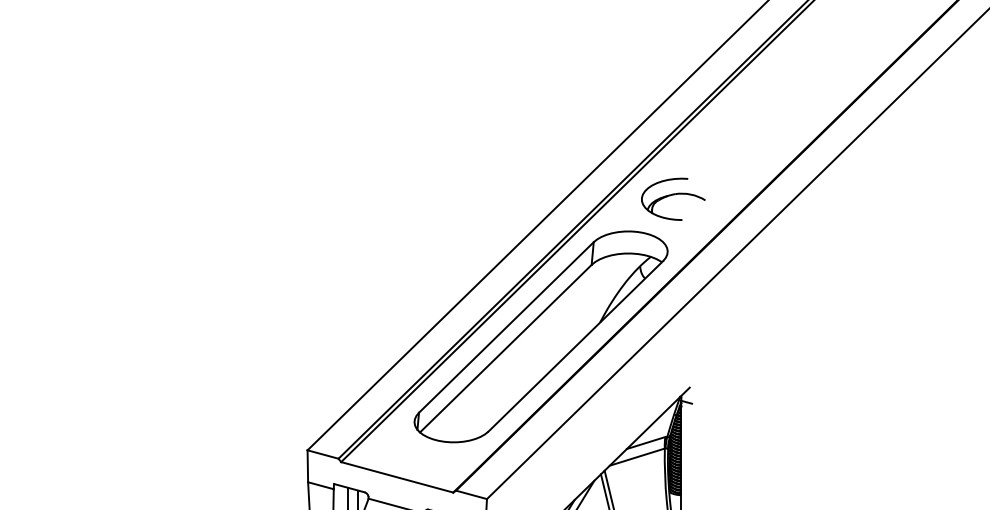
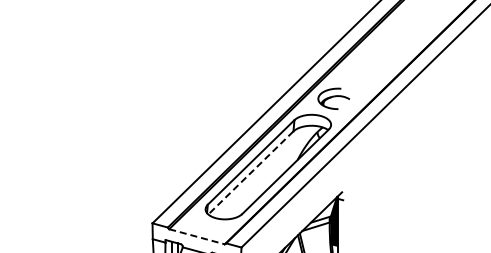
line: (505, 349) -> (250, 173), solid -> dashed
line: (398, 476) -> (197, 236), solid -> dashed

